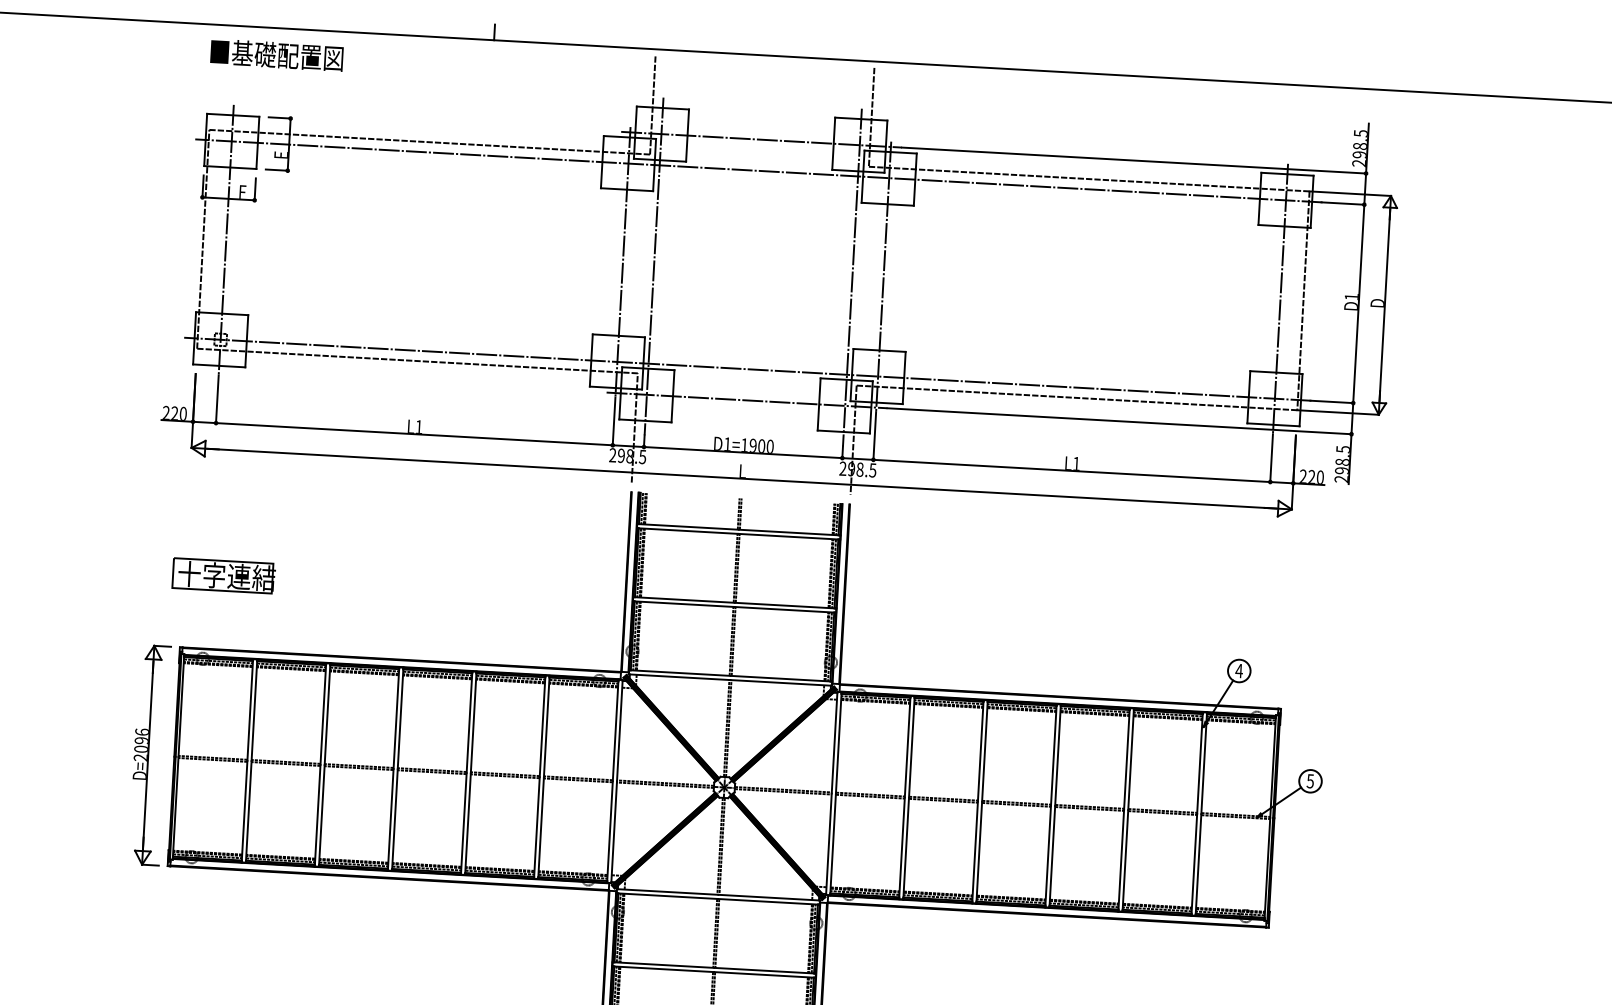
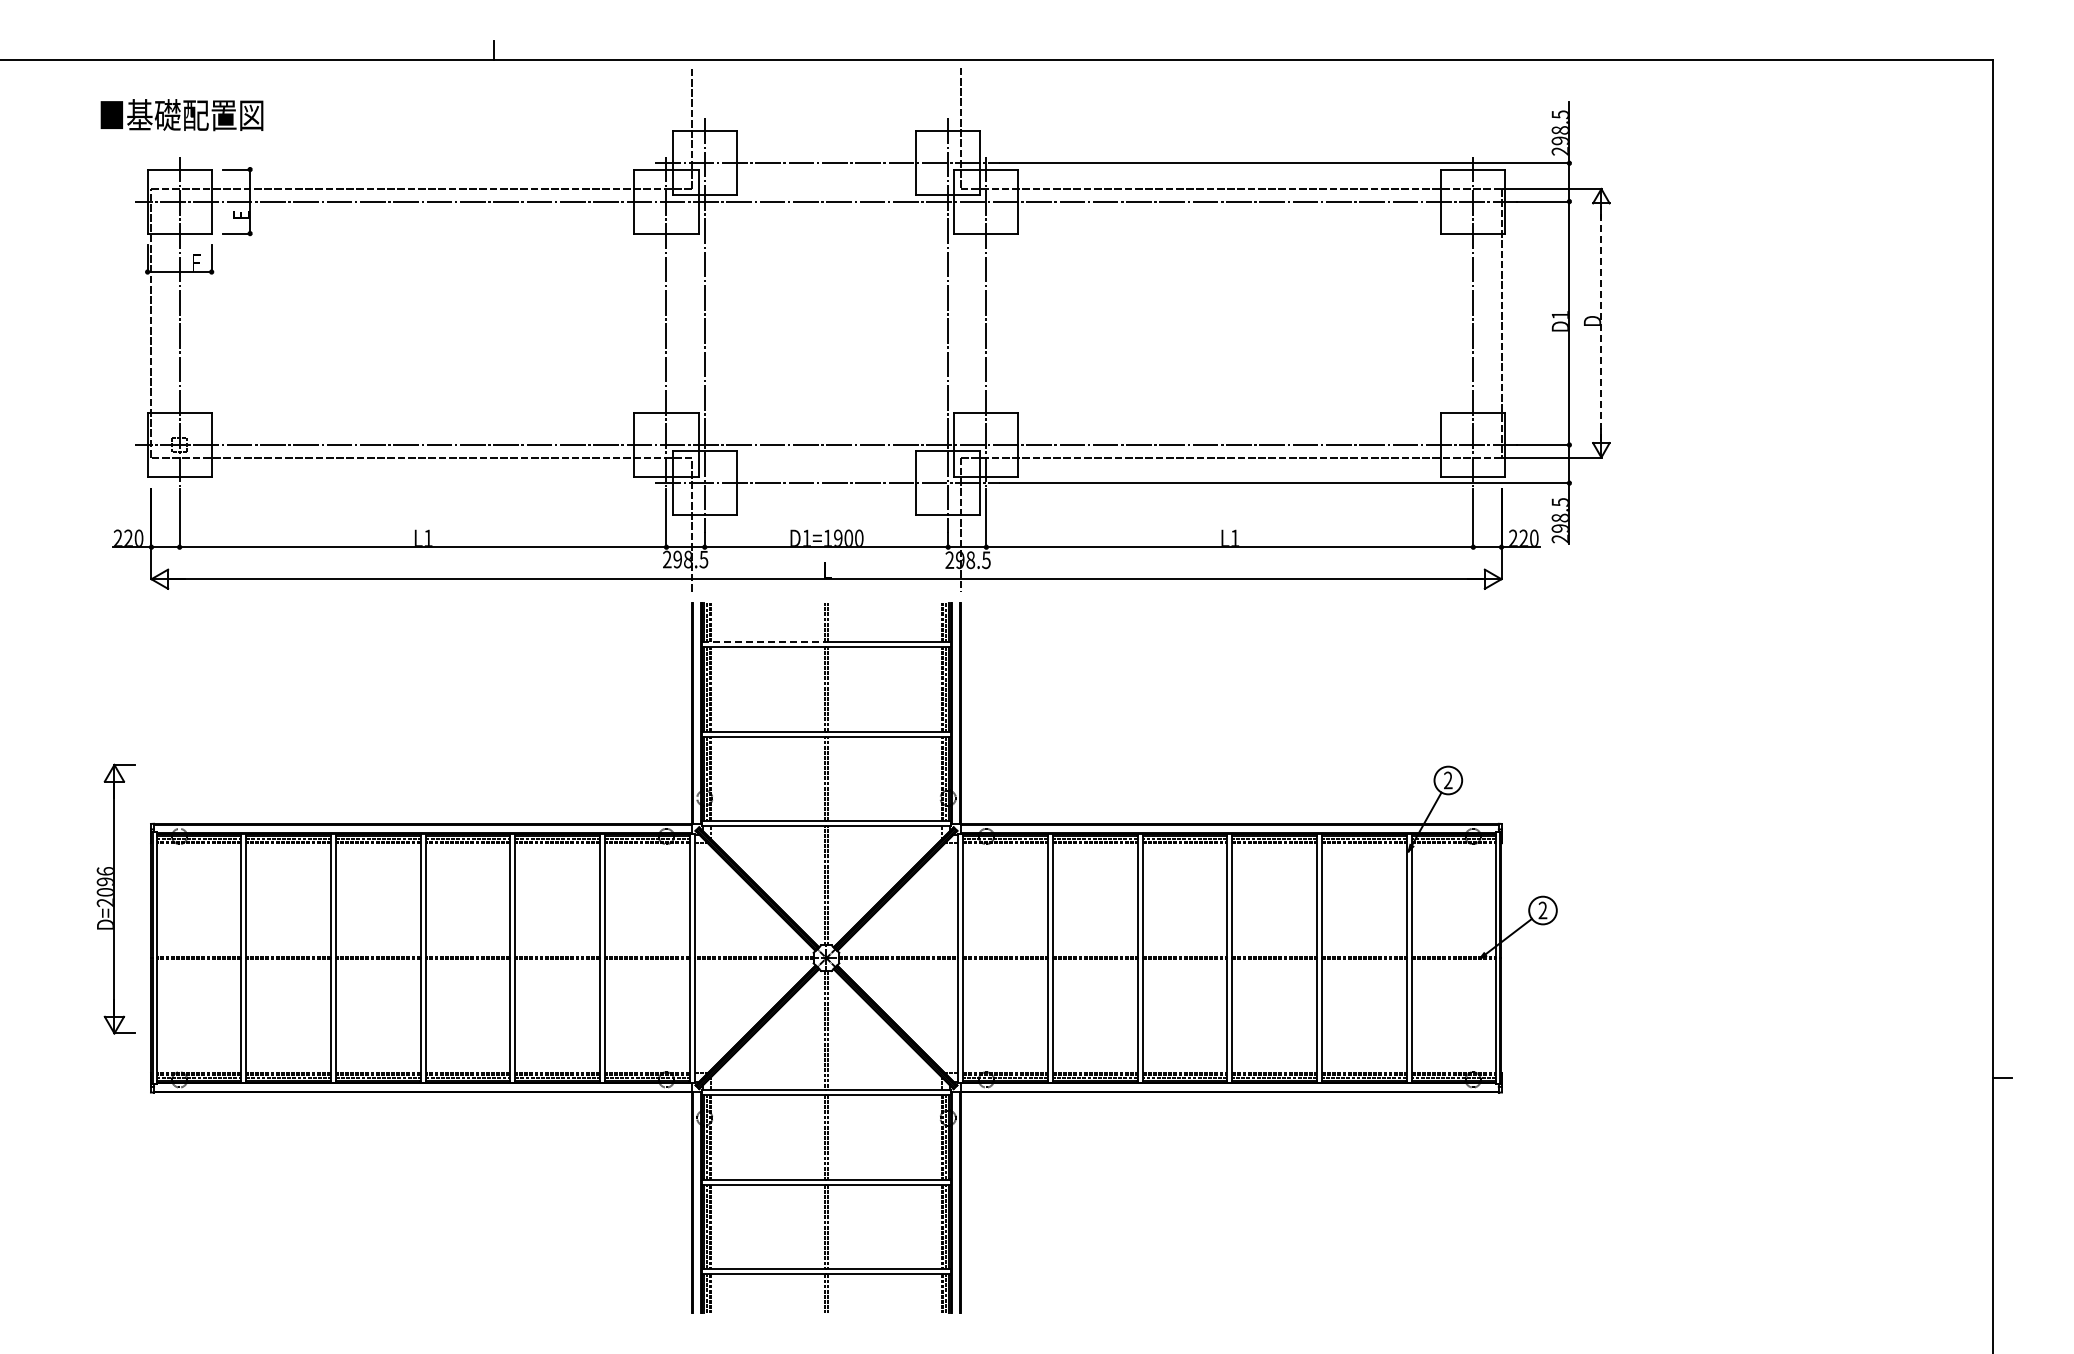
text: (276, 55) -> (181, 115), moved
line: (1384, 305) -> (1601, 323), solid -> dashed
line: (688, 526) -> (764, 641), solid -> dashed
part: (224, 575) -> (200, 733), removed
text: (1238, 670) -> (1447, 780), 4 -> 2
part: (149, 754) -> (115, 898), moved
text: (1310, 781) -> (1542, 910), 5 -> 2

